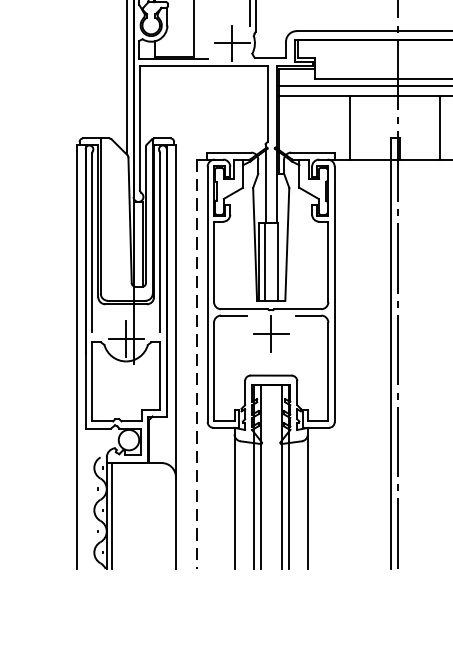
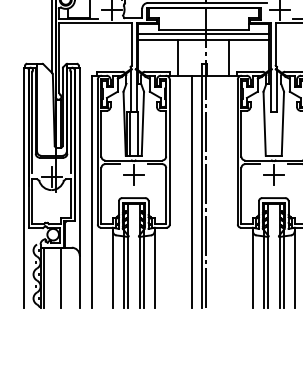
line: (373, 363) -> (191, 191), added
line: (196, 365) -> (91, 192), dashed -> solid
line: (141, 515) -> (60, 277), added

